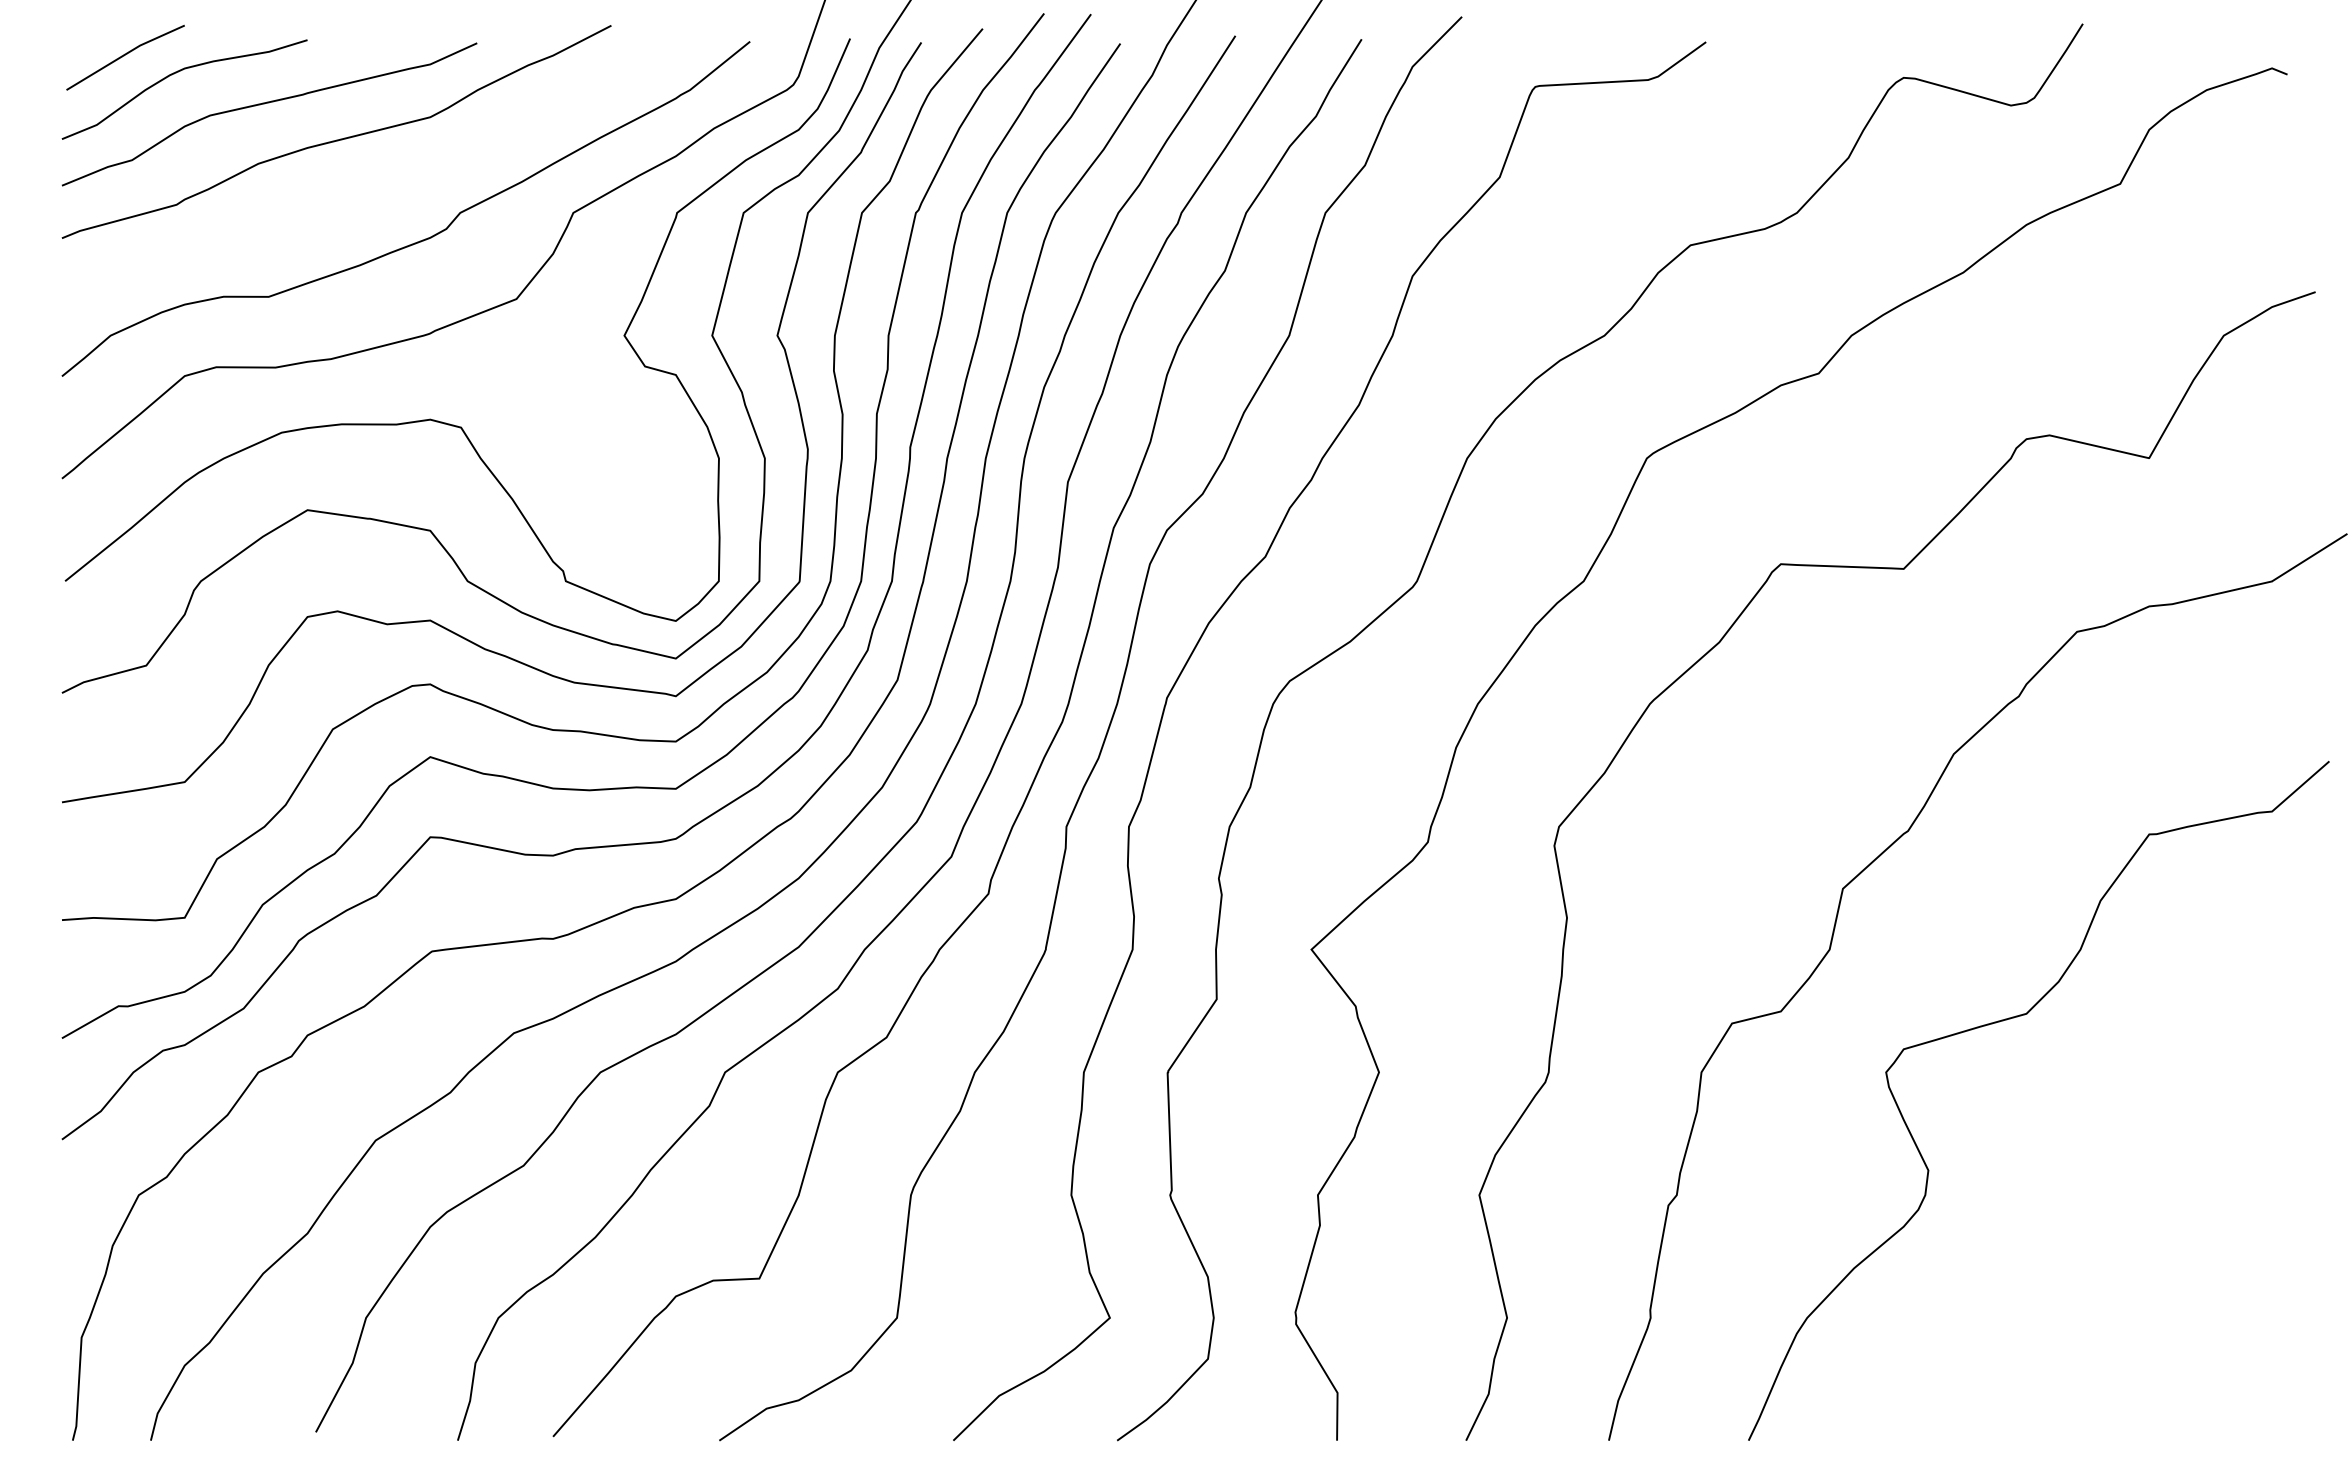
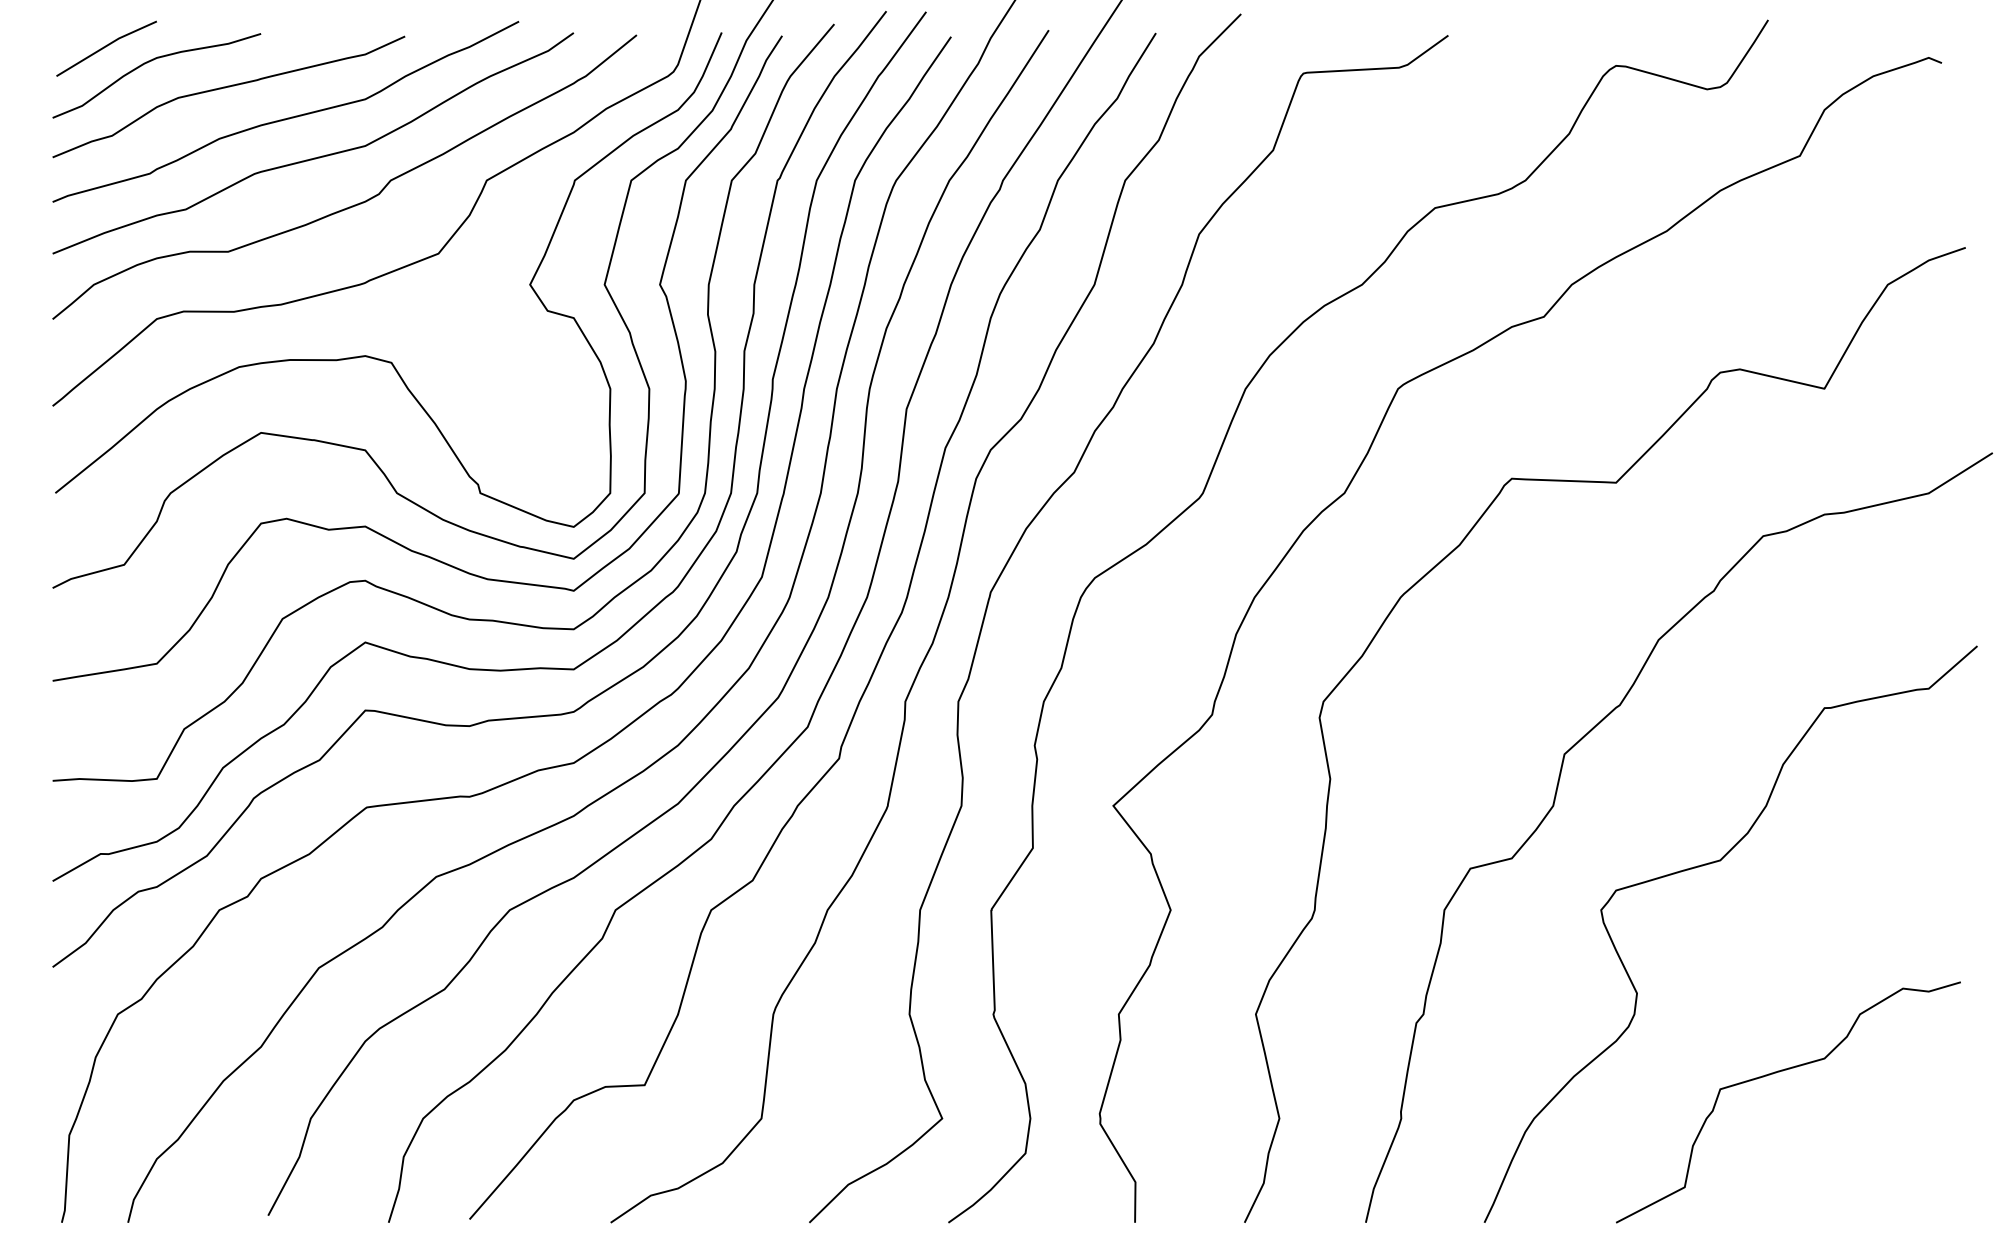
curve: (372, 185) -> (316, 157), added
curve: (2096, 1263) -> (1779, 1072), added

